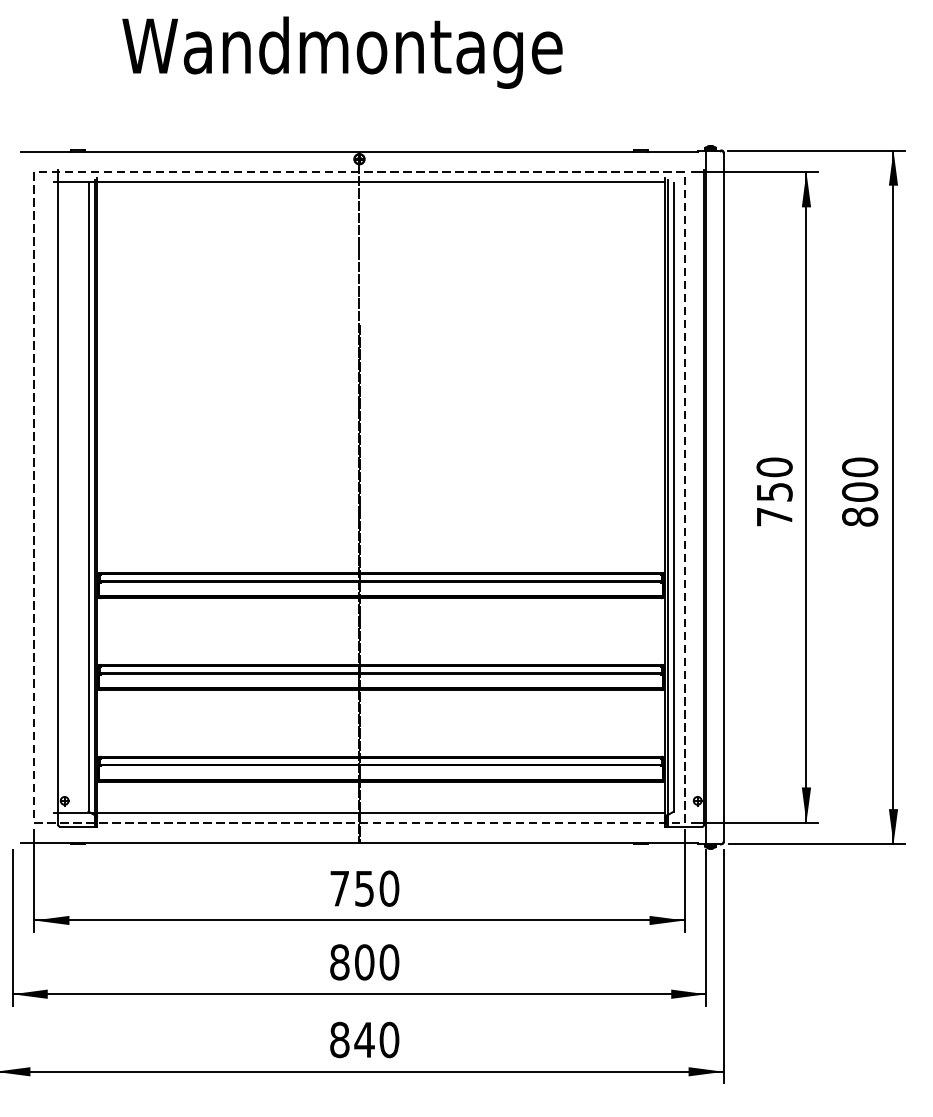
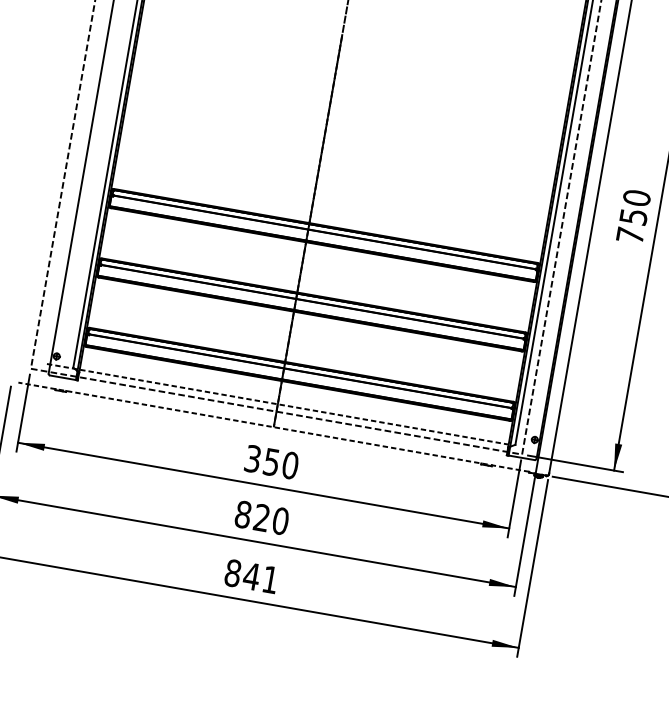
line: (359, 812) -> (277, 404), solid -> dashed
line: (358, 843) -> (273, 427), solid -> dashed
text: (339, 888) -> (252, 458), 750 -> 350
text: (364, 962) -> (261, 518), 800 -> 820
text: (389, 1039) -> (270, 579), 840 -> 841

